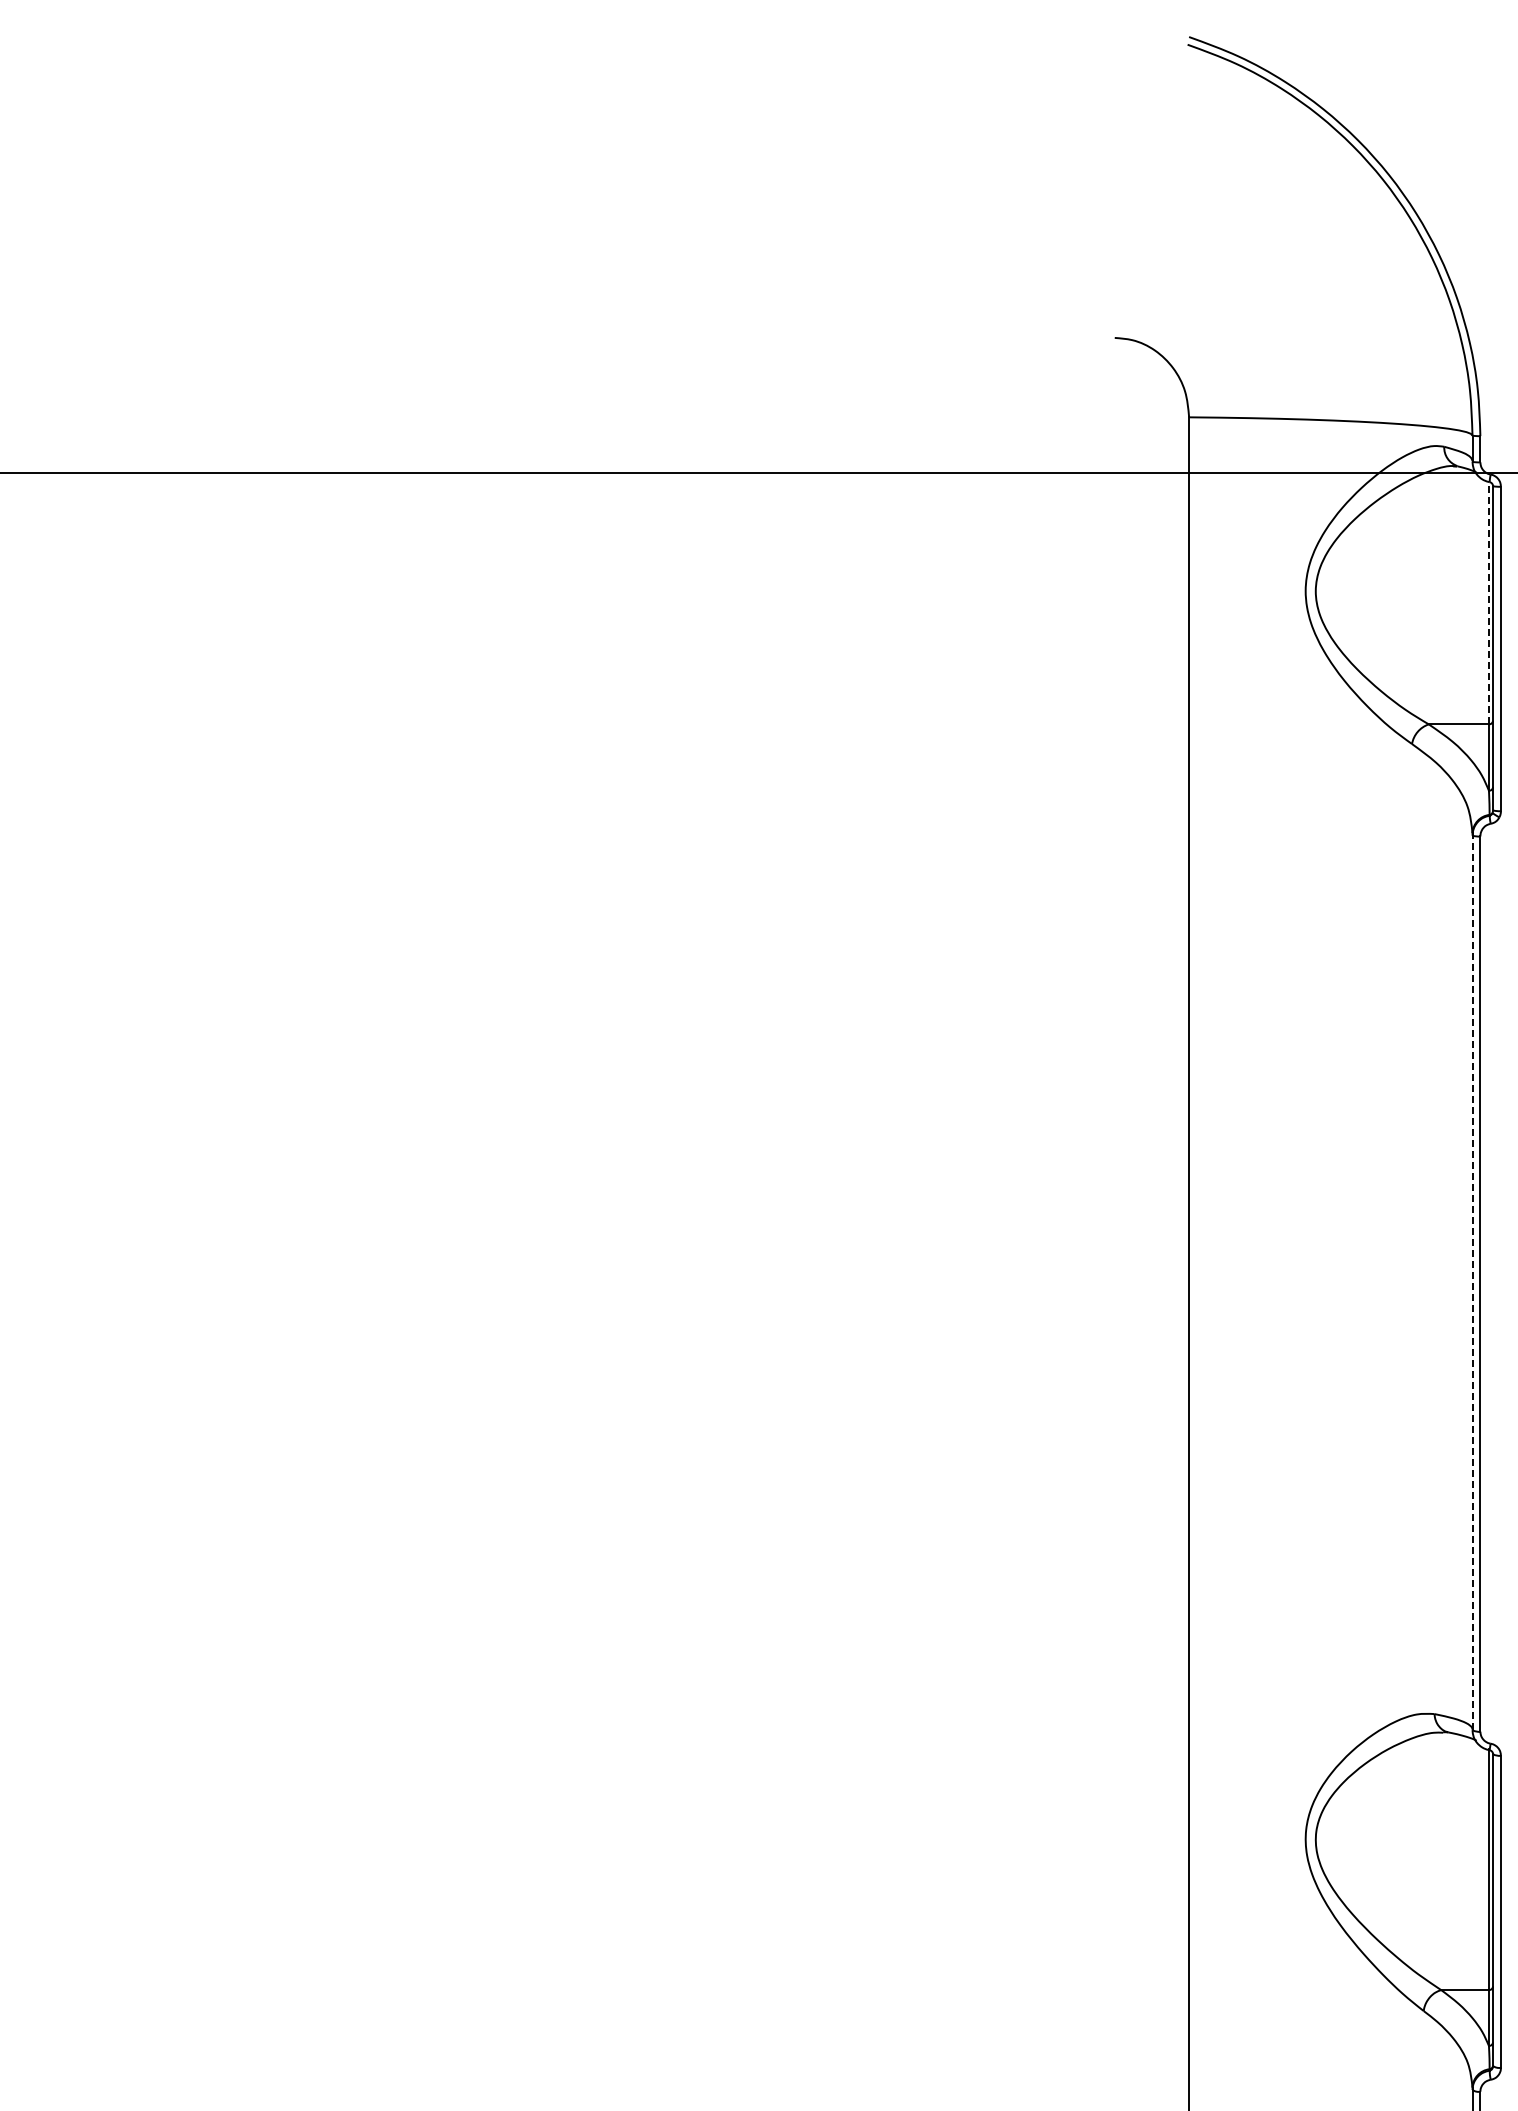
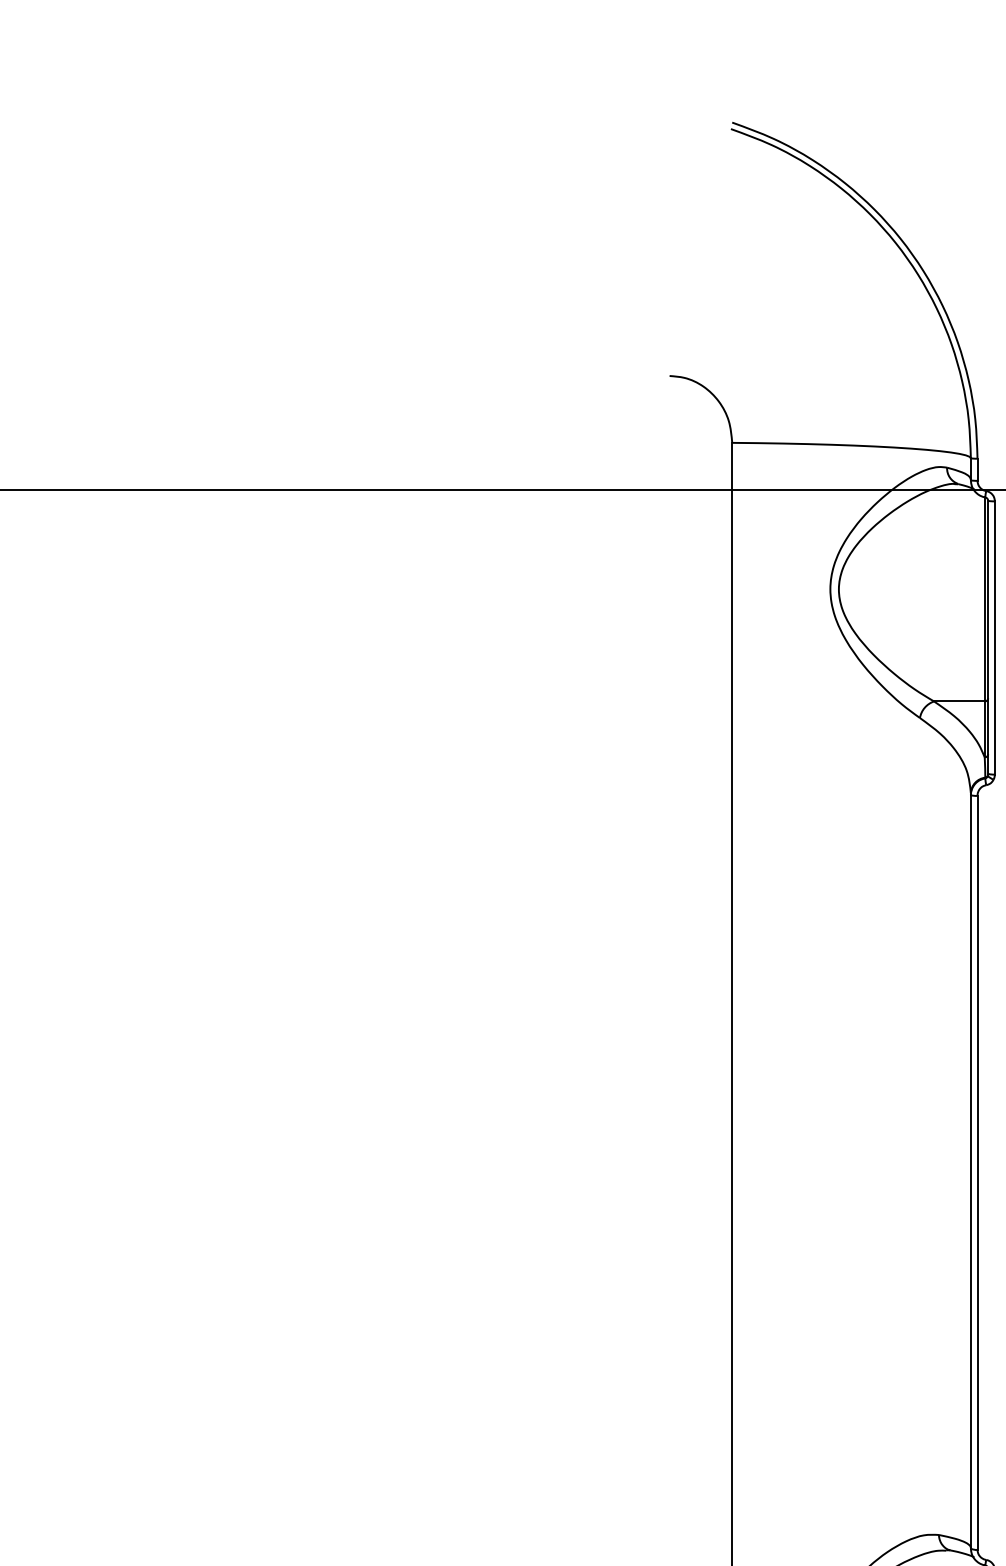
line: (1488, 602) -> (984, 598), dashed -> solid
line: (1472, 1282) -> (970, 1171), dashed -> solid

